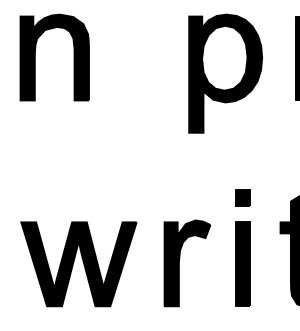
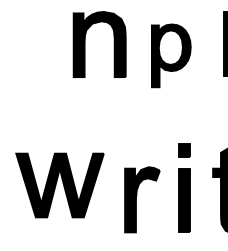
part: (36, 57) -> (85, 44), moved
part: (224, 73) -> (170, 55), size x0.7
part: (78, 264) -> (59, 185), moved

